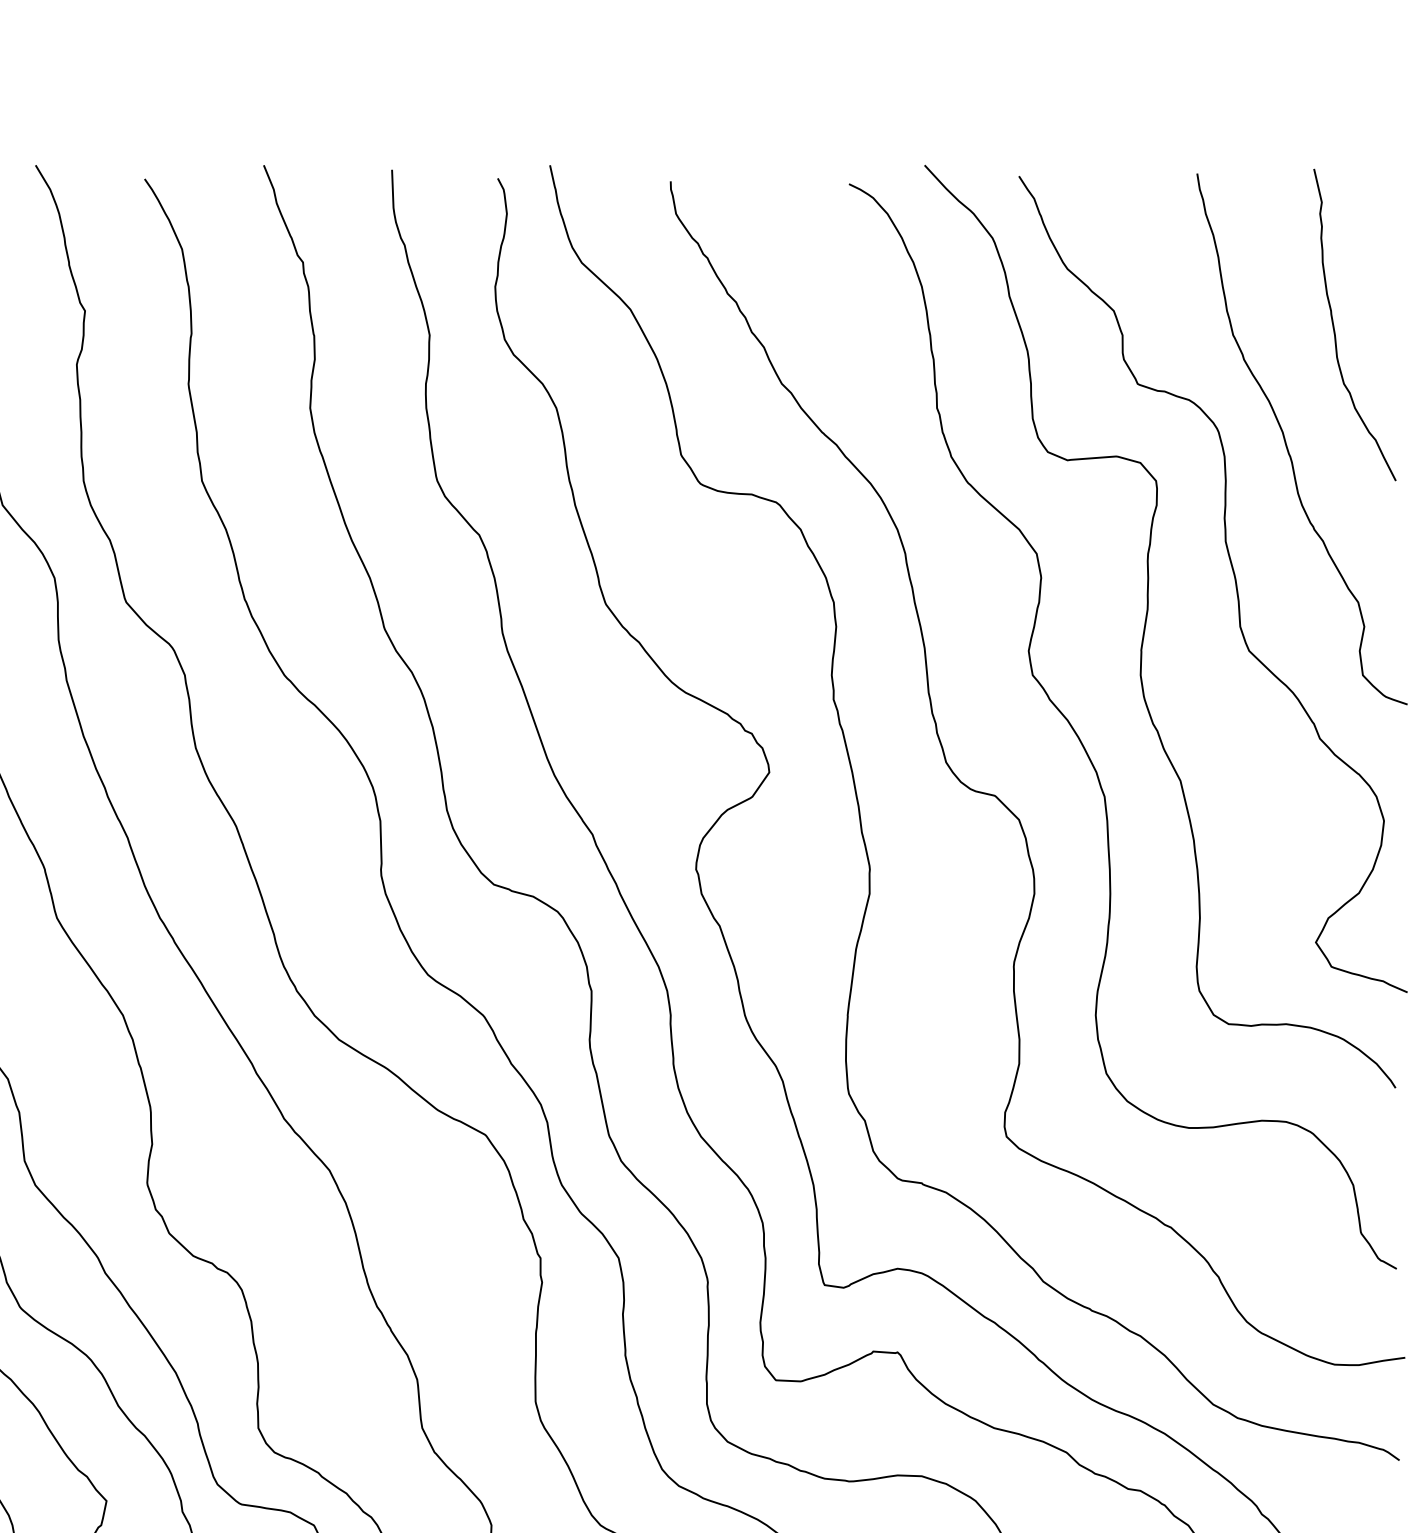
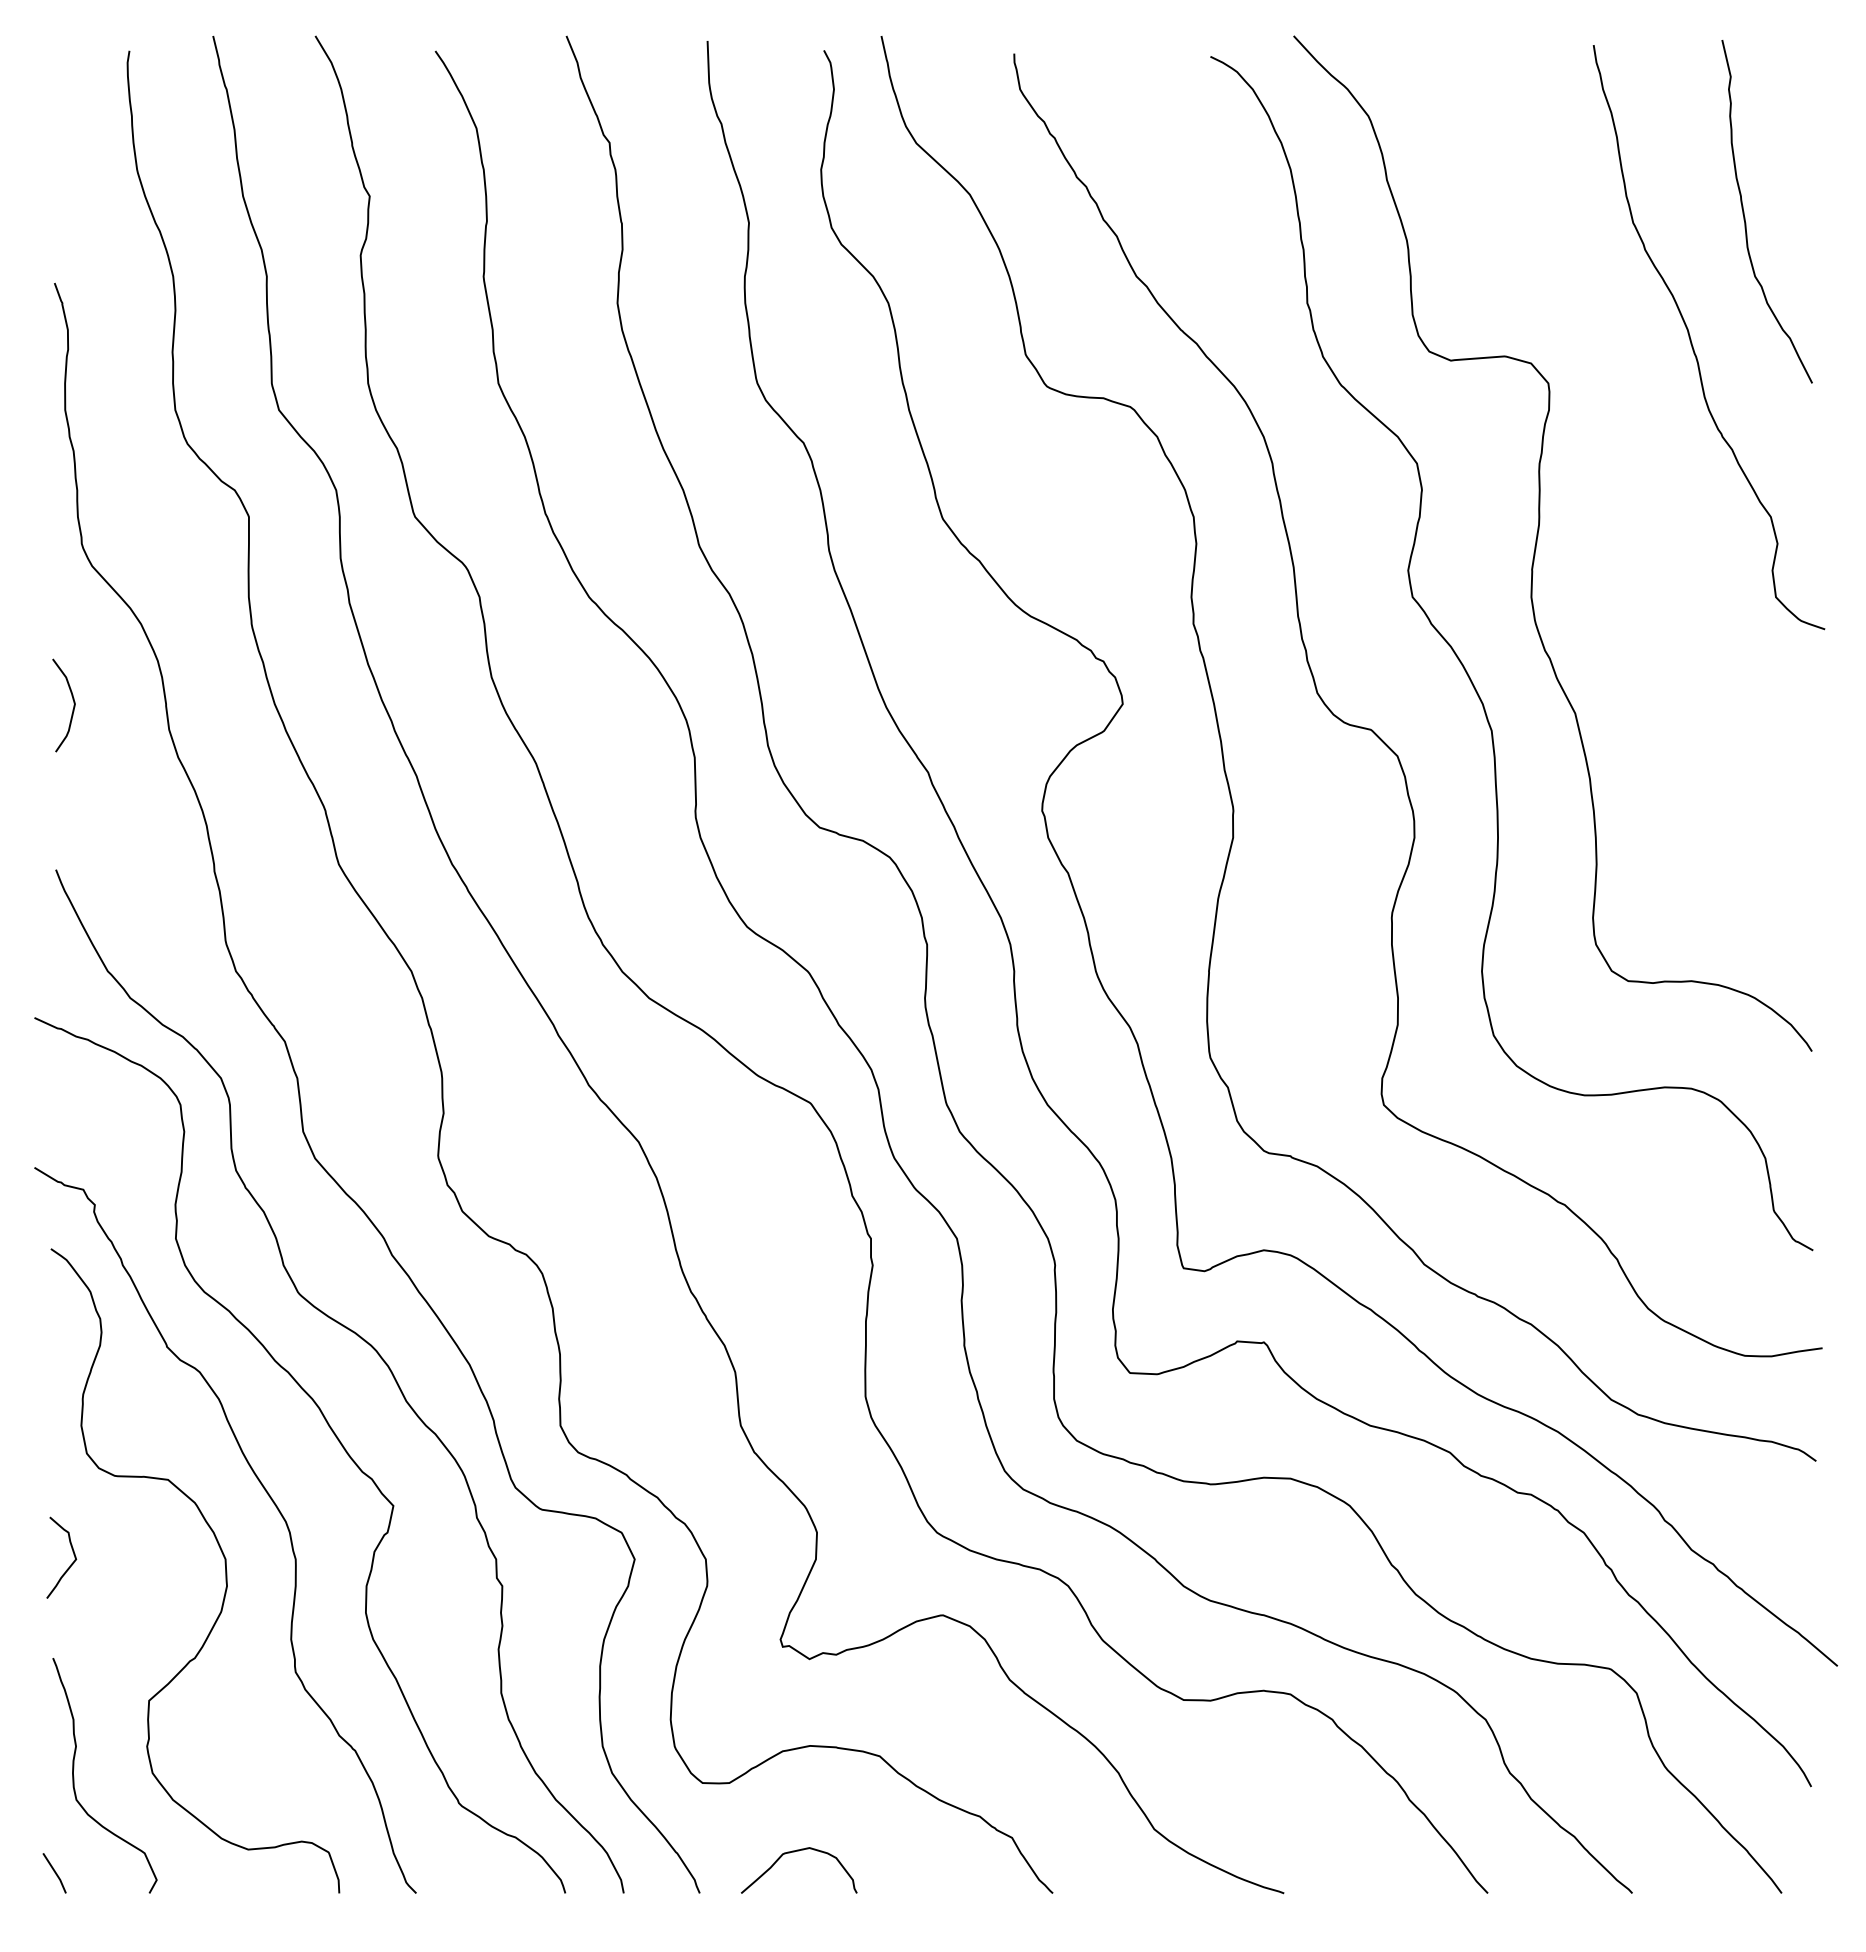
curve: (1234, 579) -> (1634, 491), removed

